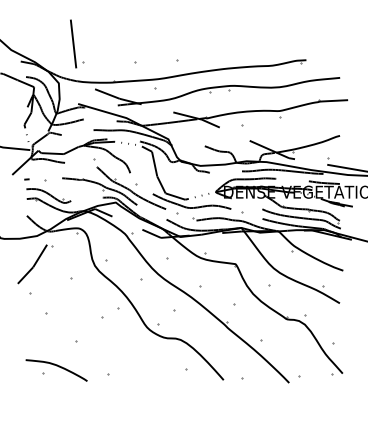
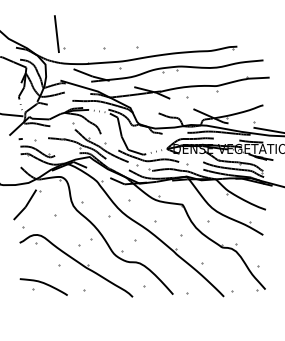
part: (98, 342) -> (76, 265), added

